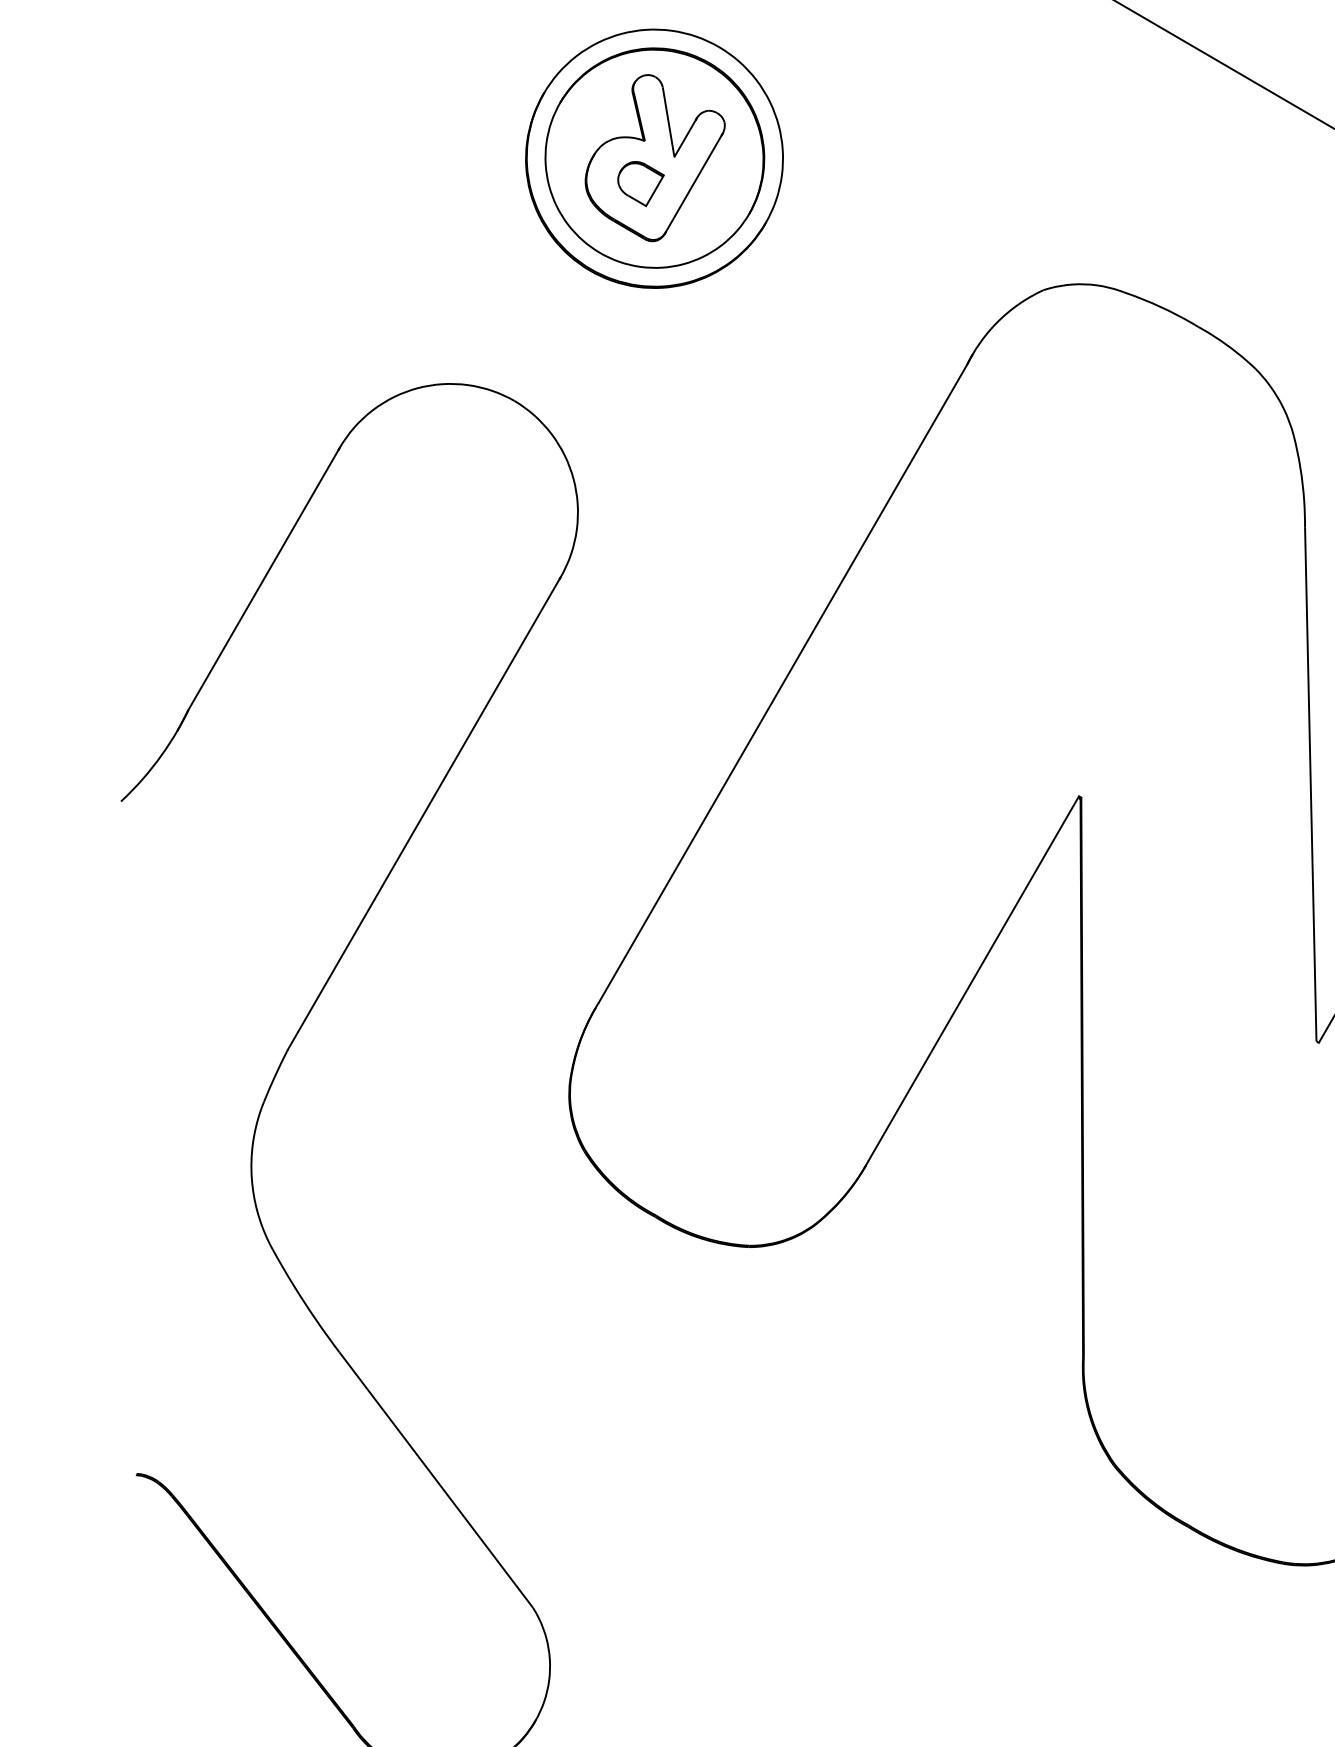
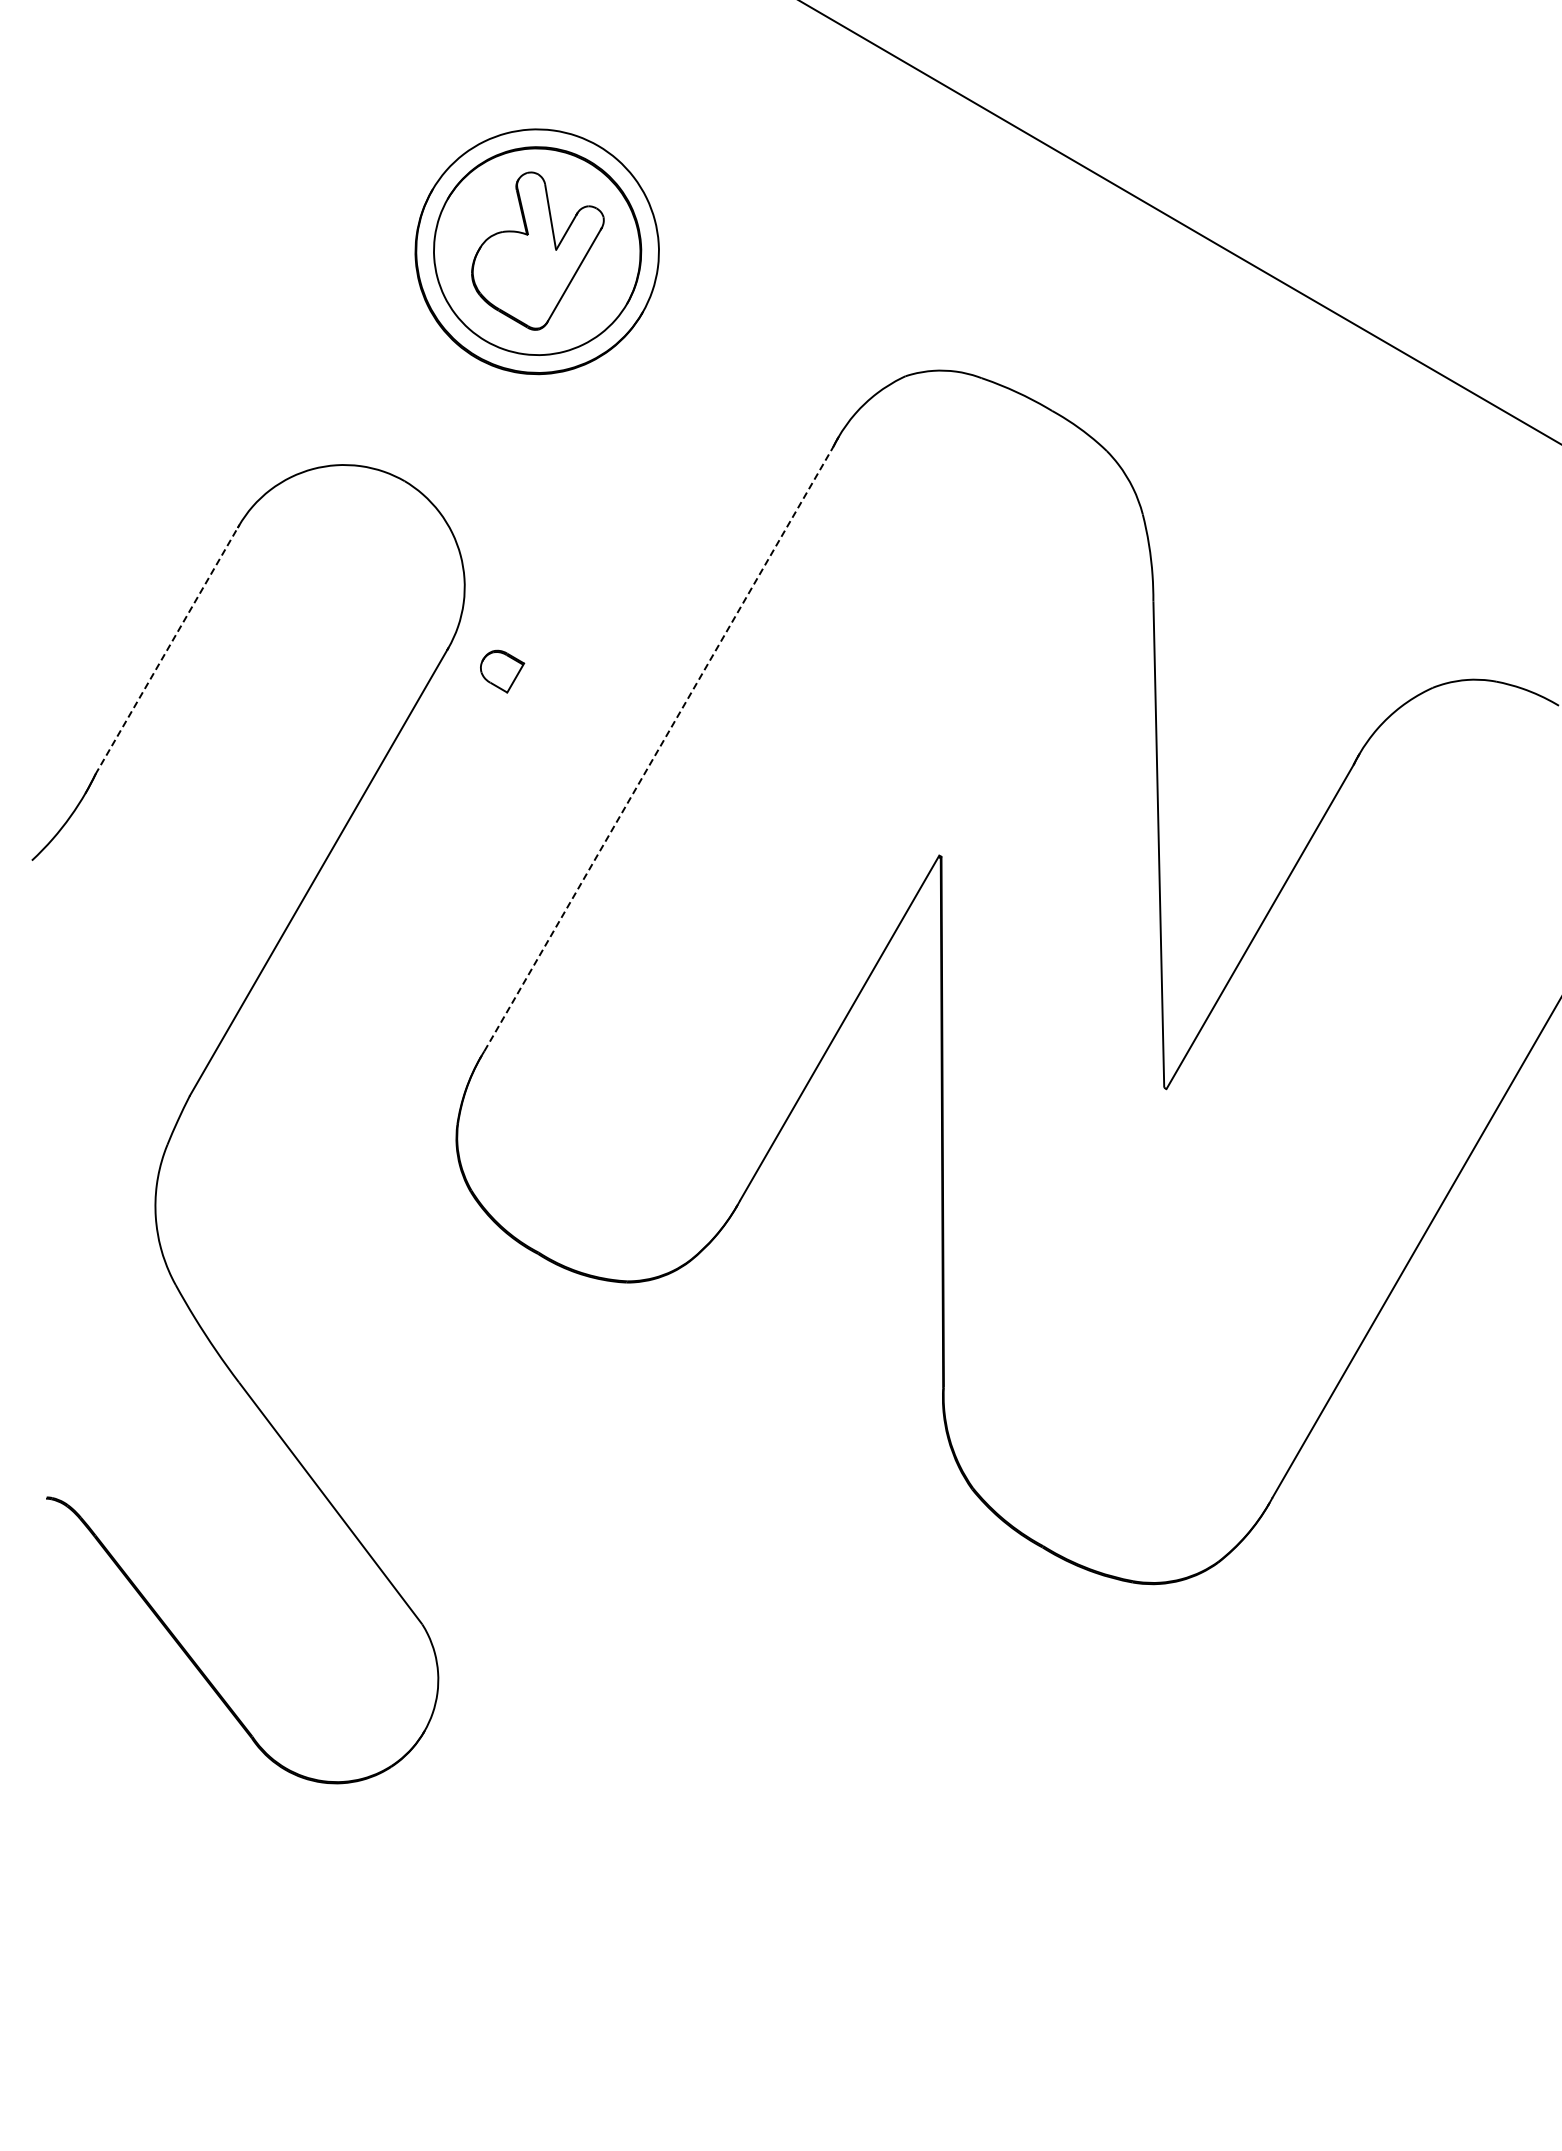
part: (641, 183) -> (502, 671), moved
line: (264, 579) -> (167, 650), solid -> dashed
line: (783, 683) -> (659, 748), solid -> dashed

